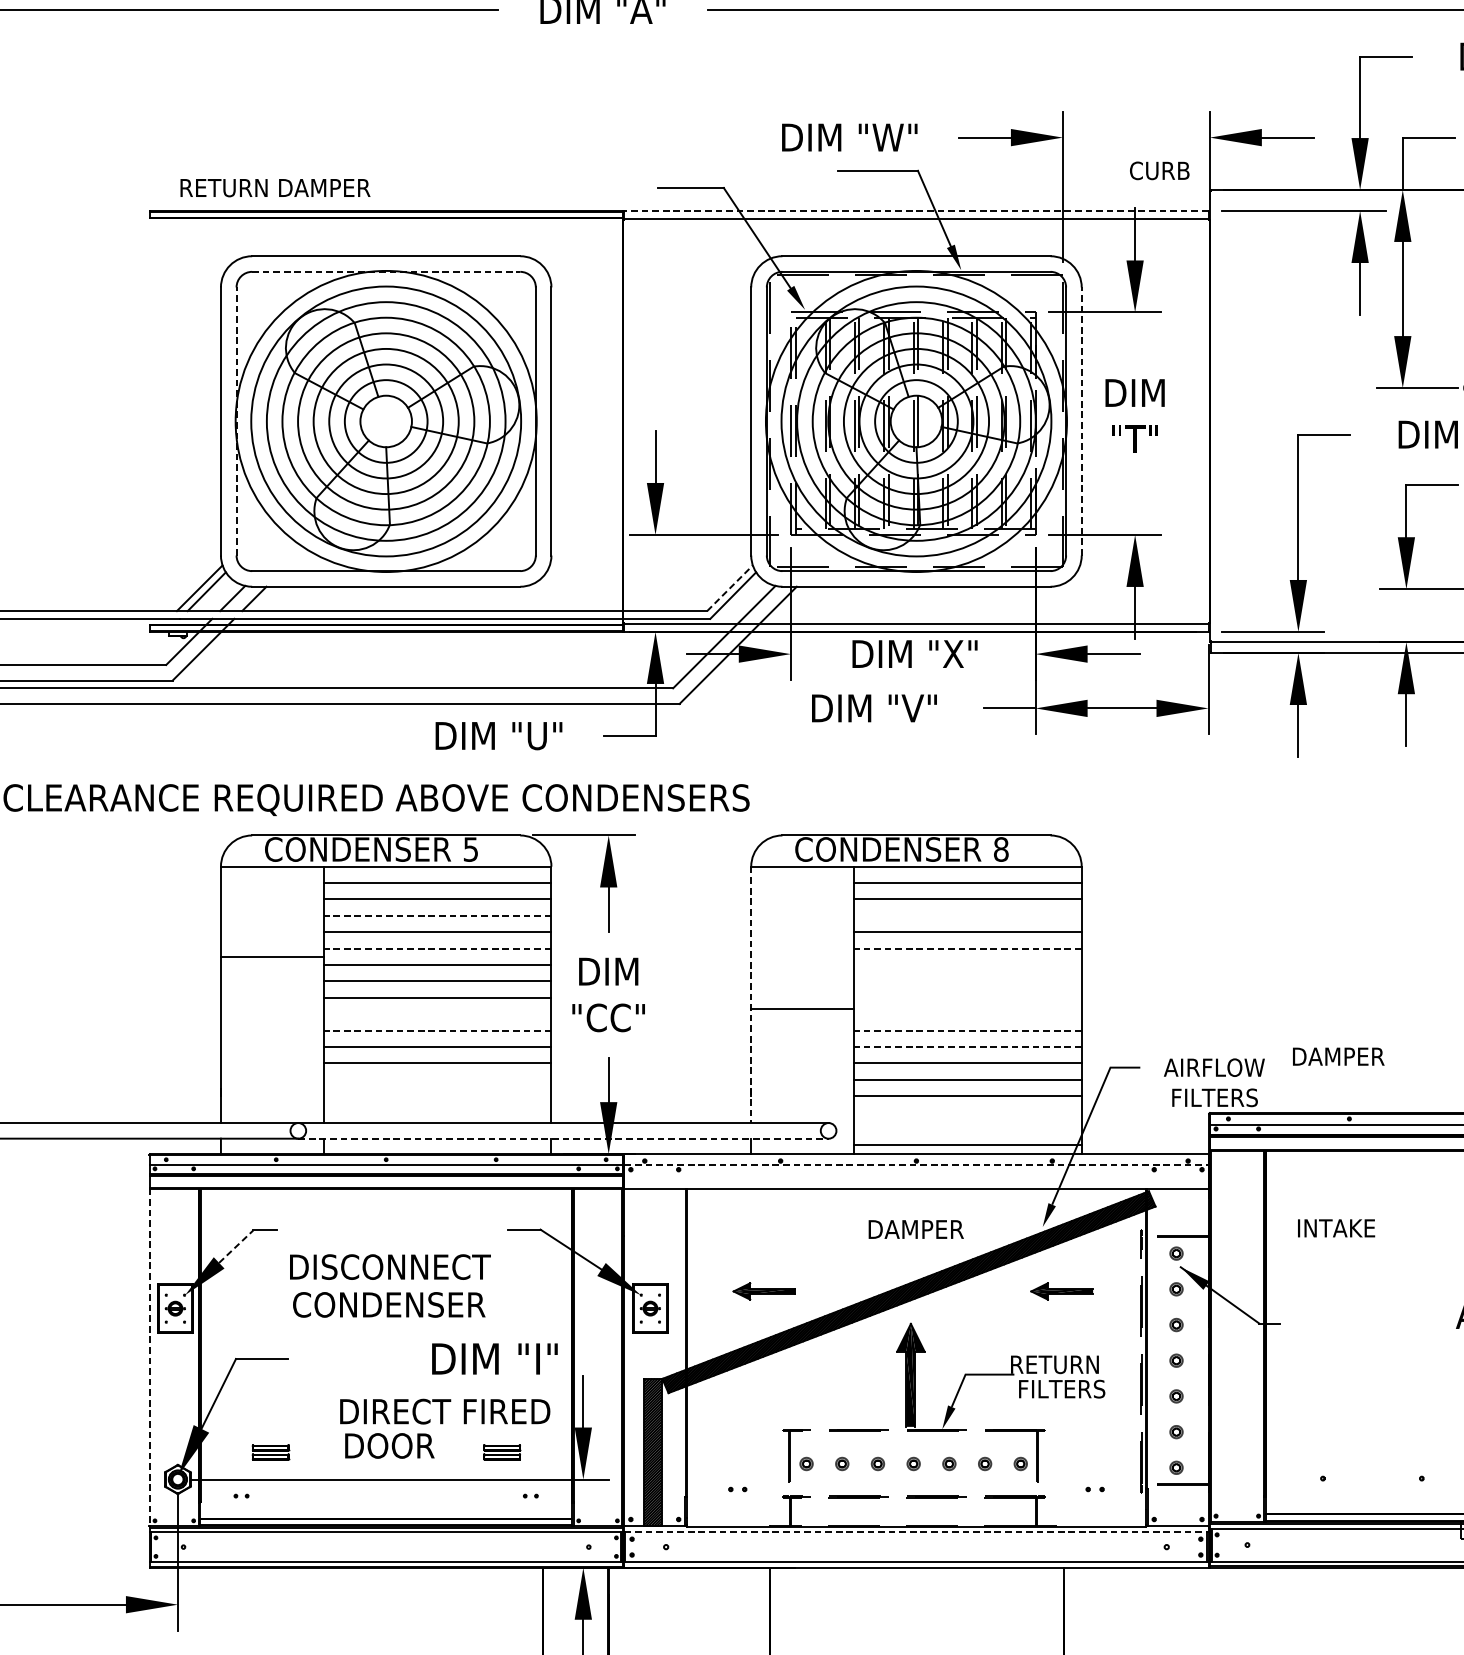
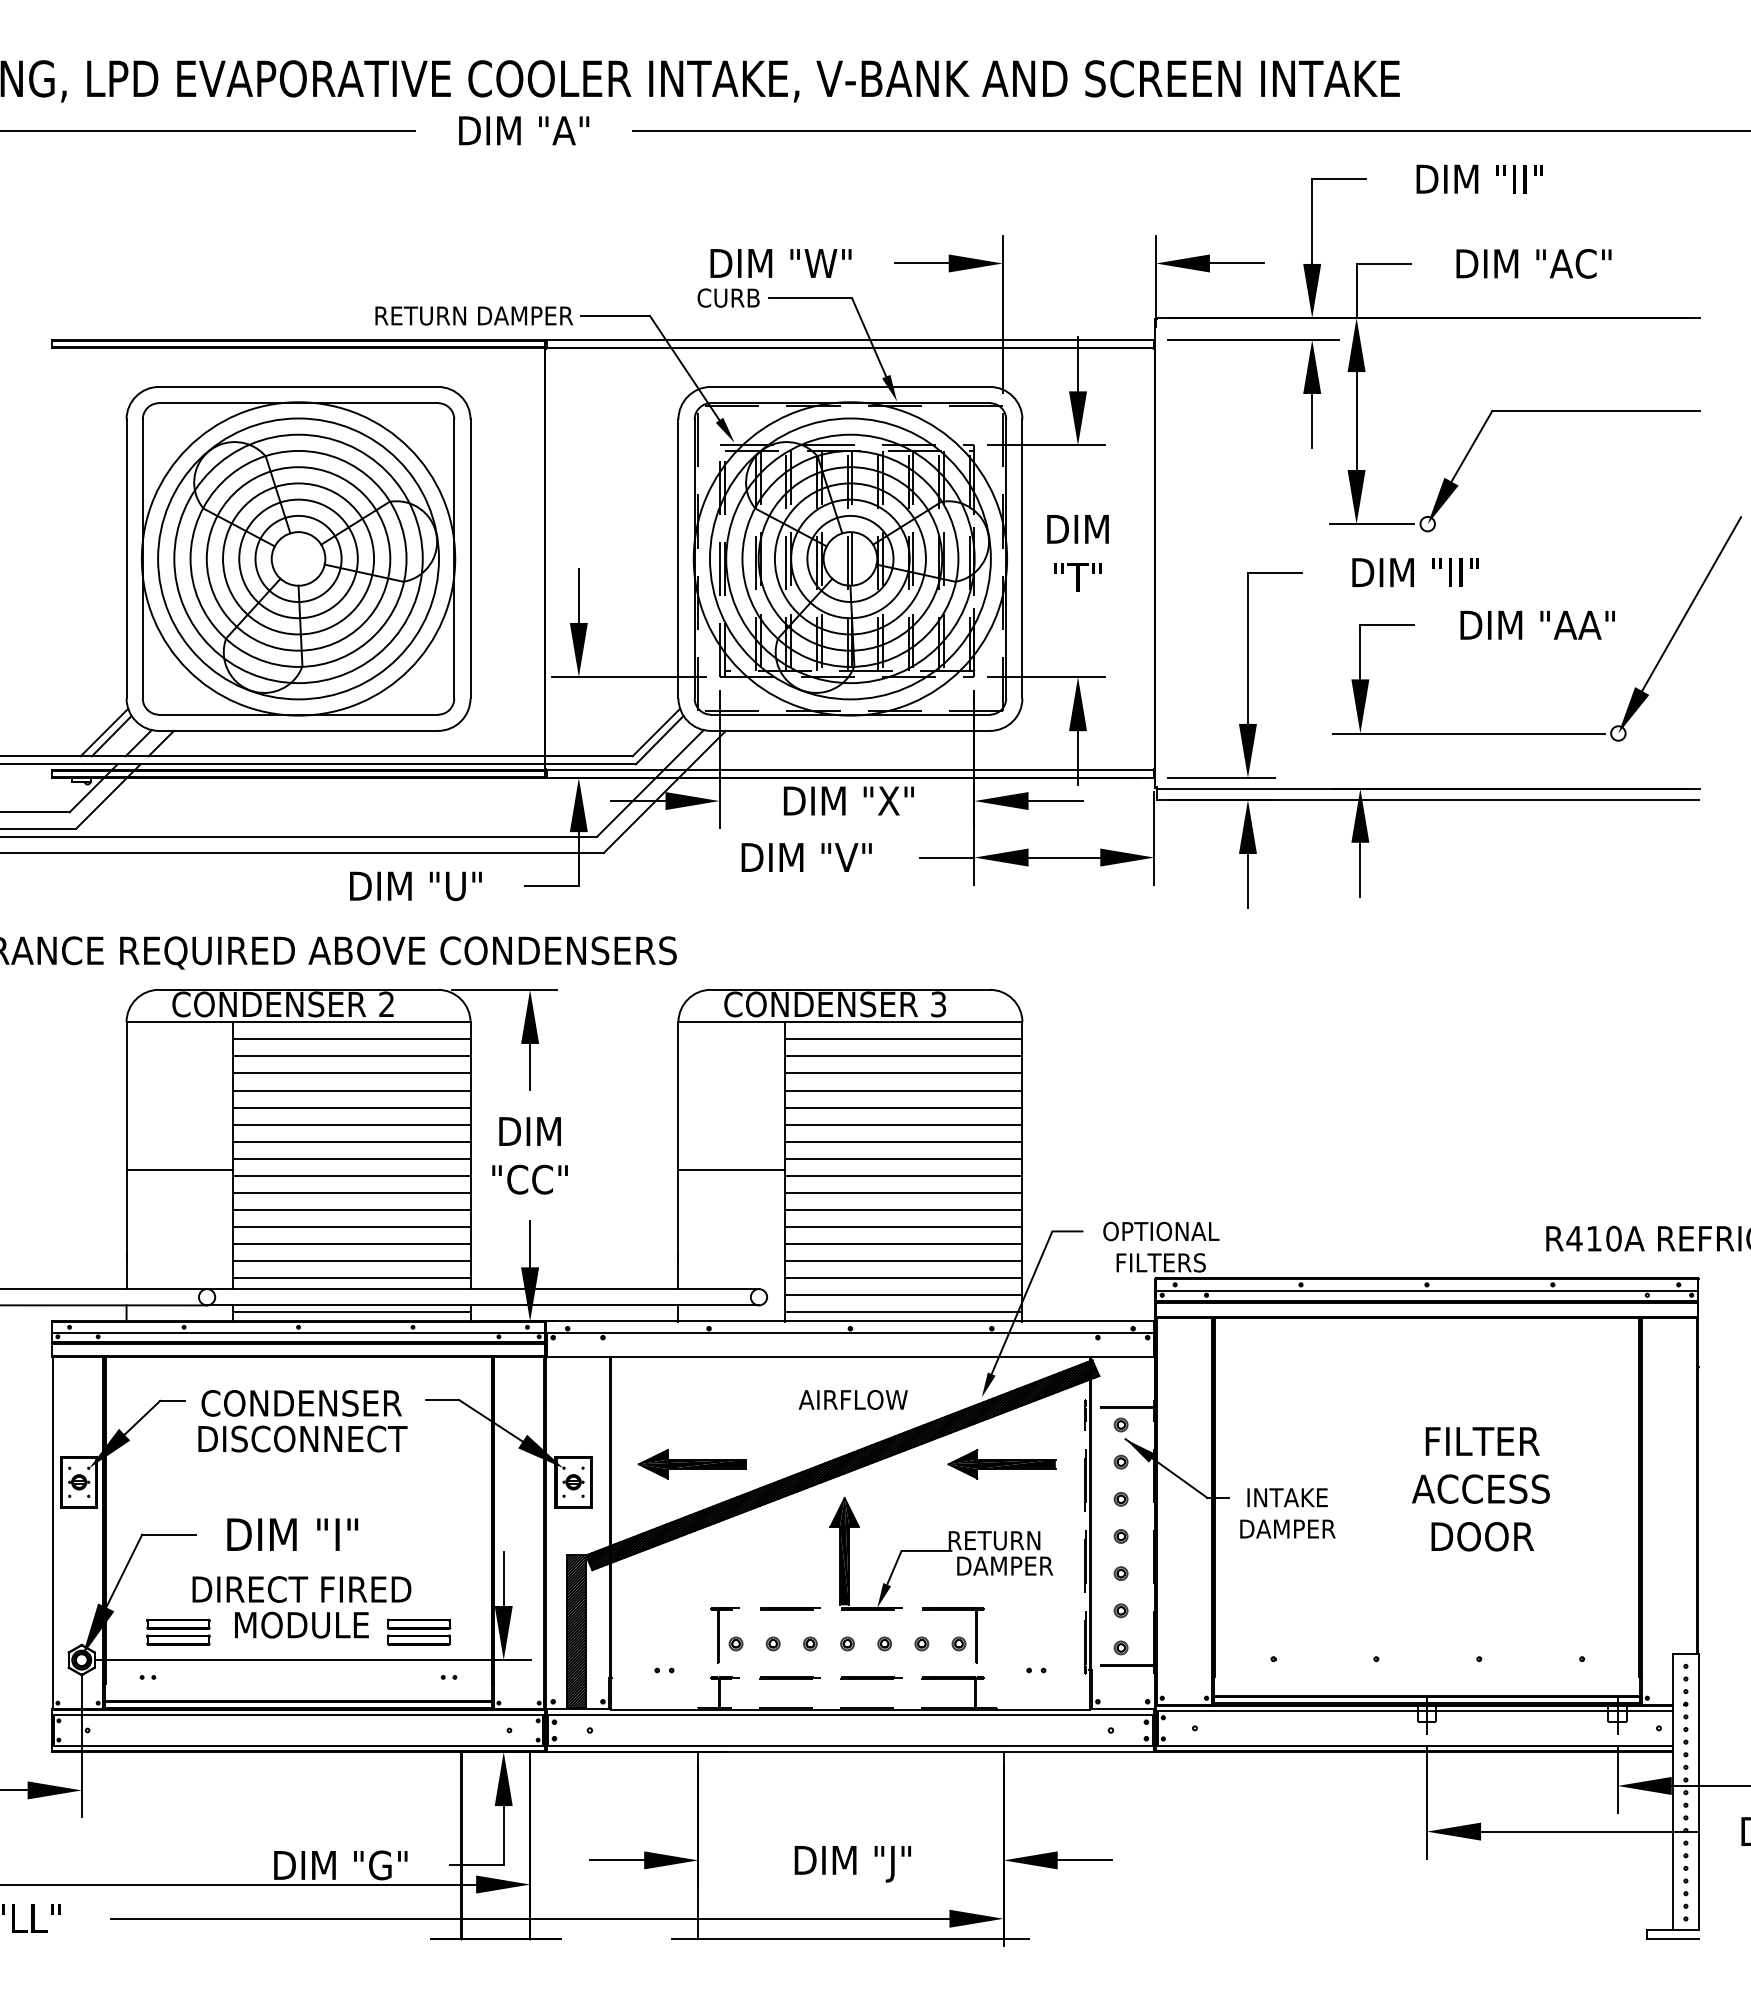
text: (1159, 170) -> (728, 297), moved
text: (274, 187) -> (473, 315), moved
line: (916, 210) -> (850, 339), dashed -> solid
line: (386, 272) -> (298, 403), dashed -> solid
line: (236, 421) -> (142, 558), dashed -> solid
line: (1081, 421) -> (1022, 558), dashed -> solid
line: (730, 588) -> (656, 732), dashed -> solid
text: (470, 849) -> (386, 1004), 5 -> 2
text: (1001, 849) -> (938, 1004), 8 -> 3
line: (437, 915) -> (351, 1073), dashed -> solid
line: (967, 915) -> (903, 1073), added
line: (437, 948) -> (351, 1107), dashed -> solid
line: (967, 948) -> (903, 1107), dashed -> solid
line: (271, 957) -> (179, 1170), moved
line: (967, 964) -> (903, 1124), added
line: (967, 981) -> (903, 1141), added
line: (751, 995) -> (678, 1156), dashed -> solid
line: (967, 997) -> (903, 1158), added
line: (437, 1013) -> (351, 1175), added
line: (967, 1013) -> (903, 1175), added
line: (437, 1030) -> (351, 1192), dashed -> solid
line: (967, 1030) -> (903, 1192), dashed -> solid
line: (967, 1046) -> (903, 1209), dashed -> solid
text: (1338, 1056) -> (1287, 1528), moved
text: (1215, 1067) -> (1161, 1231), AIRFLOW -> OPTIONAL
line: (437, 1080) -> (351, 1244), added
line: (437, 1096) -> (351, 1261), added
line: (437, 1112) -> (351, 1278), added
line: (967, 1112) -> (903, 1278), added
line: (967, 1129) -> (903, 1295), added
line: (563, 1138) -> (483, 1305), dashed -> solid
line: (437, 1145) -> (351, 1312), added
line: (916, 1165) -> (850, 1333), dashed -> solid
text: (1336, 1228) -> (1287, 1497), moved
text: (918, 1229) -> (852, 1399), DAMPER -> AIRFLOW
line: (236, 1246) -> (142, 1417), dashed -> solid
part: (763, 1291) -> (691, 1464), size x1.67
part: (1061, 1291) -> (1001, 1464), size x1.67
text: (389, 1305) -> (301, 1403), moved
line: (149, 1357) -> (52, 1533), dashed -> solid
text: (494, 1358) -> (292, 1534), moved
text: (1066, 1388) -> (1006, 1565), FILTERS -> DAMPER
text: (444, 1411) -> (301, 1589), moved
text: (389, 1445) -> (301, 1624), DOOR -> MODULE
part: (270, 1452) -> (178, 1631), size x1.67
part: (502, 1452) -> (419, 1631), size x1.67
line: (916, 1531) -> (850, 1714), dashed -> solid

